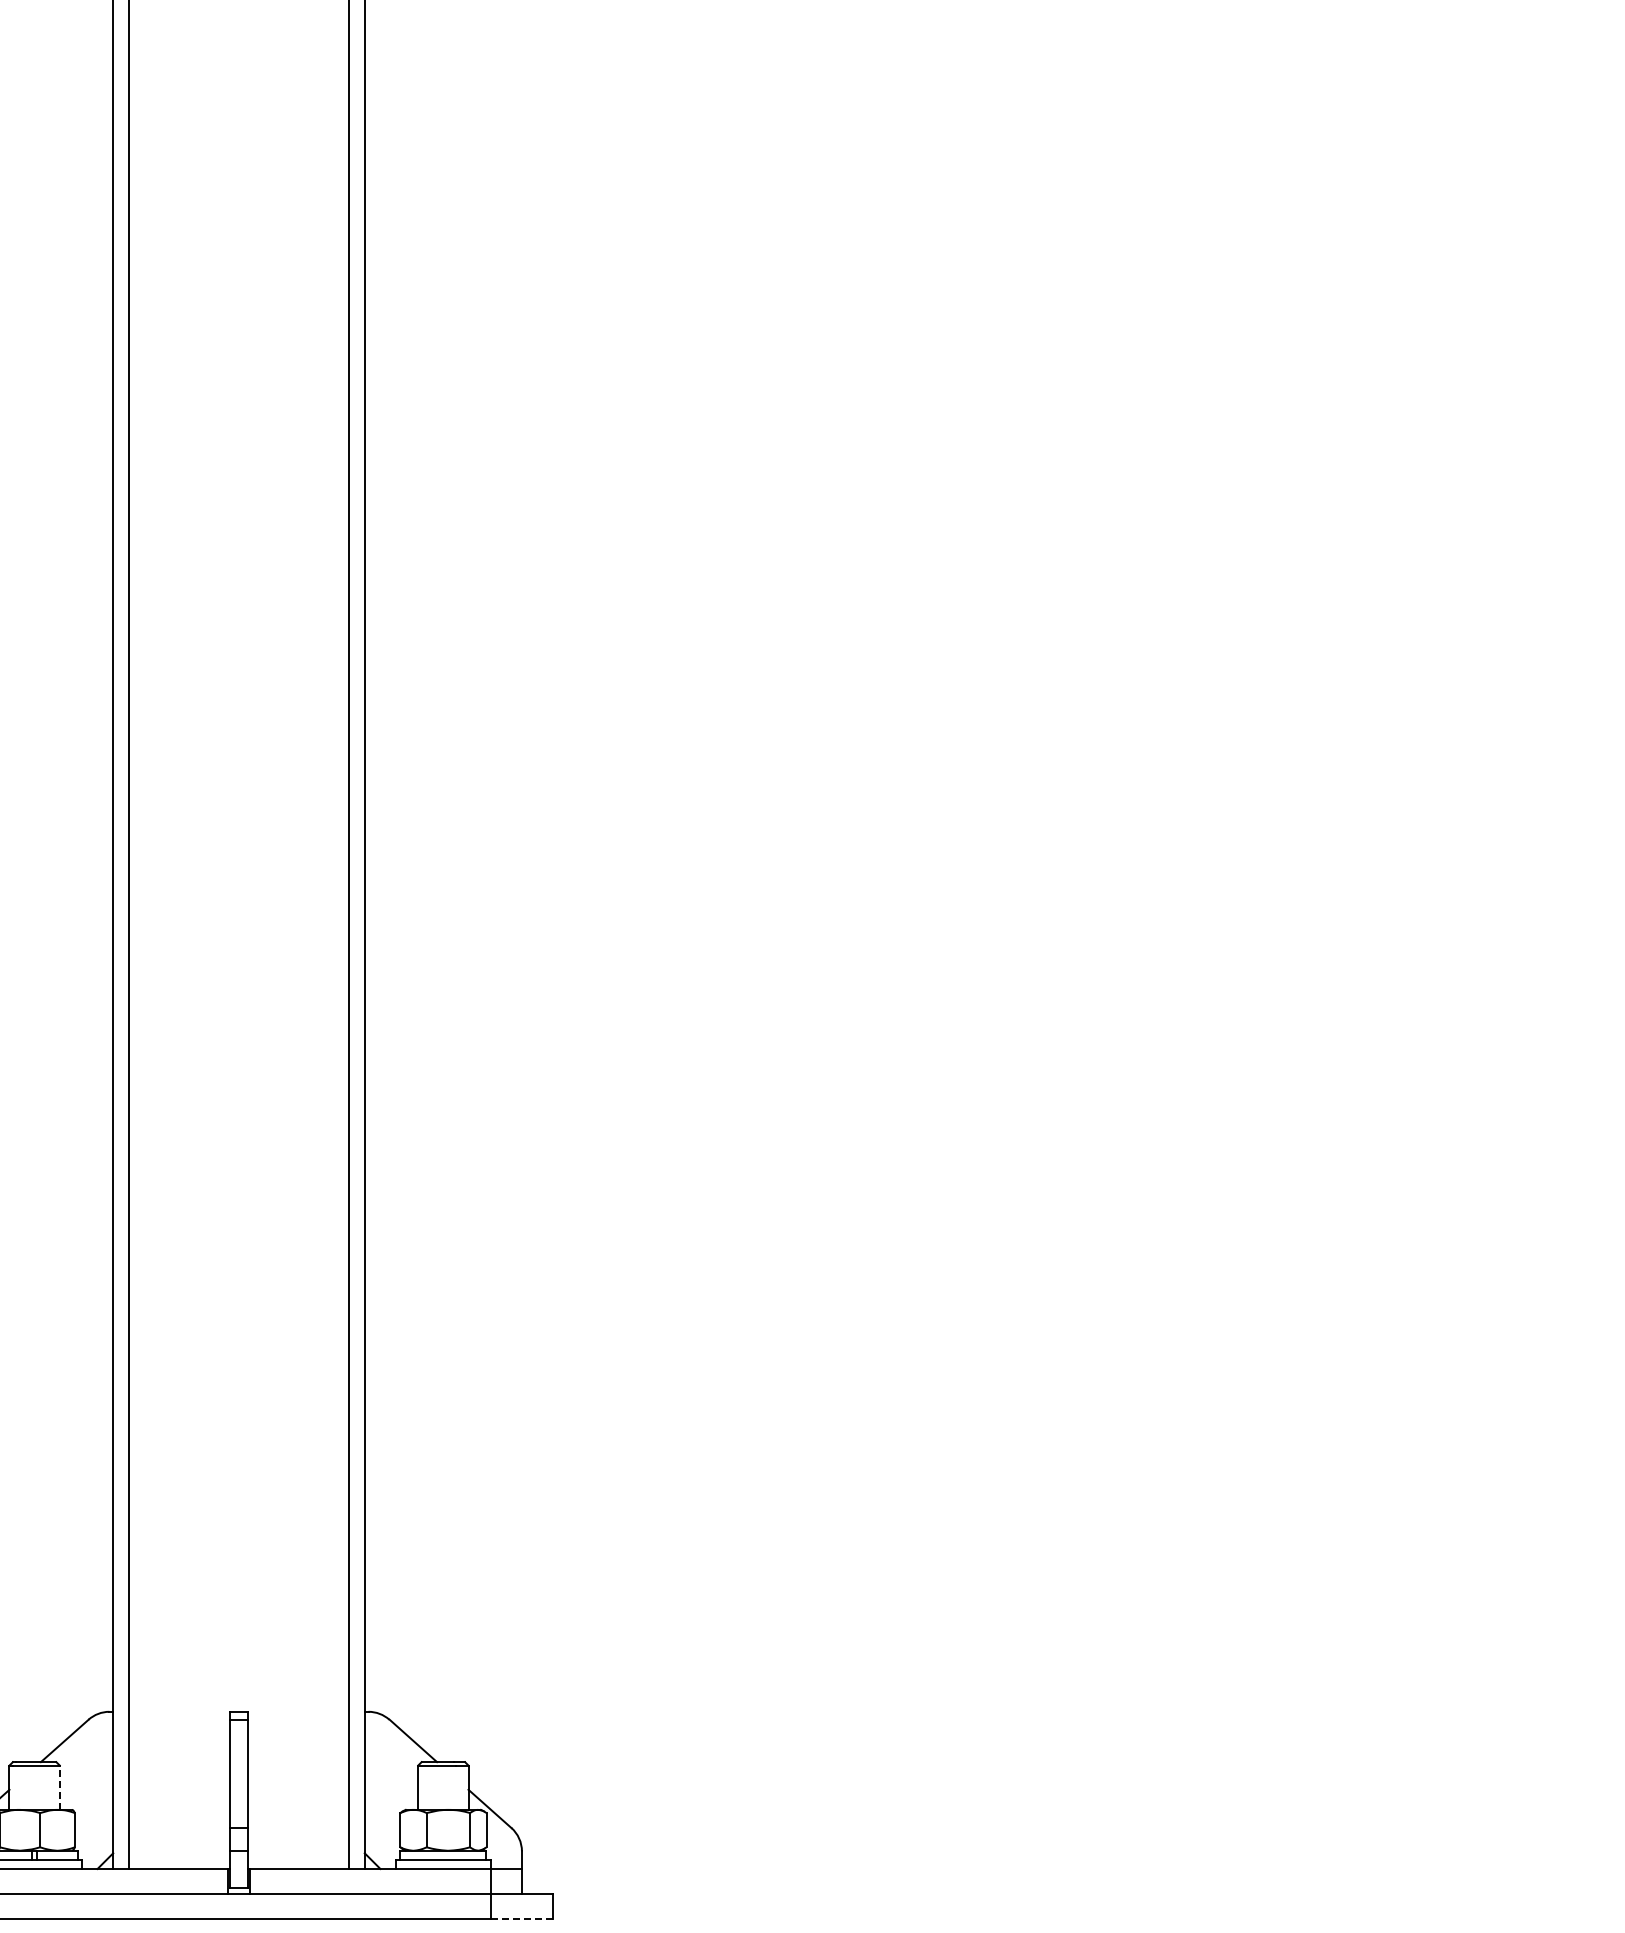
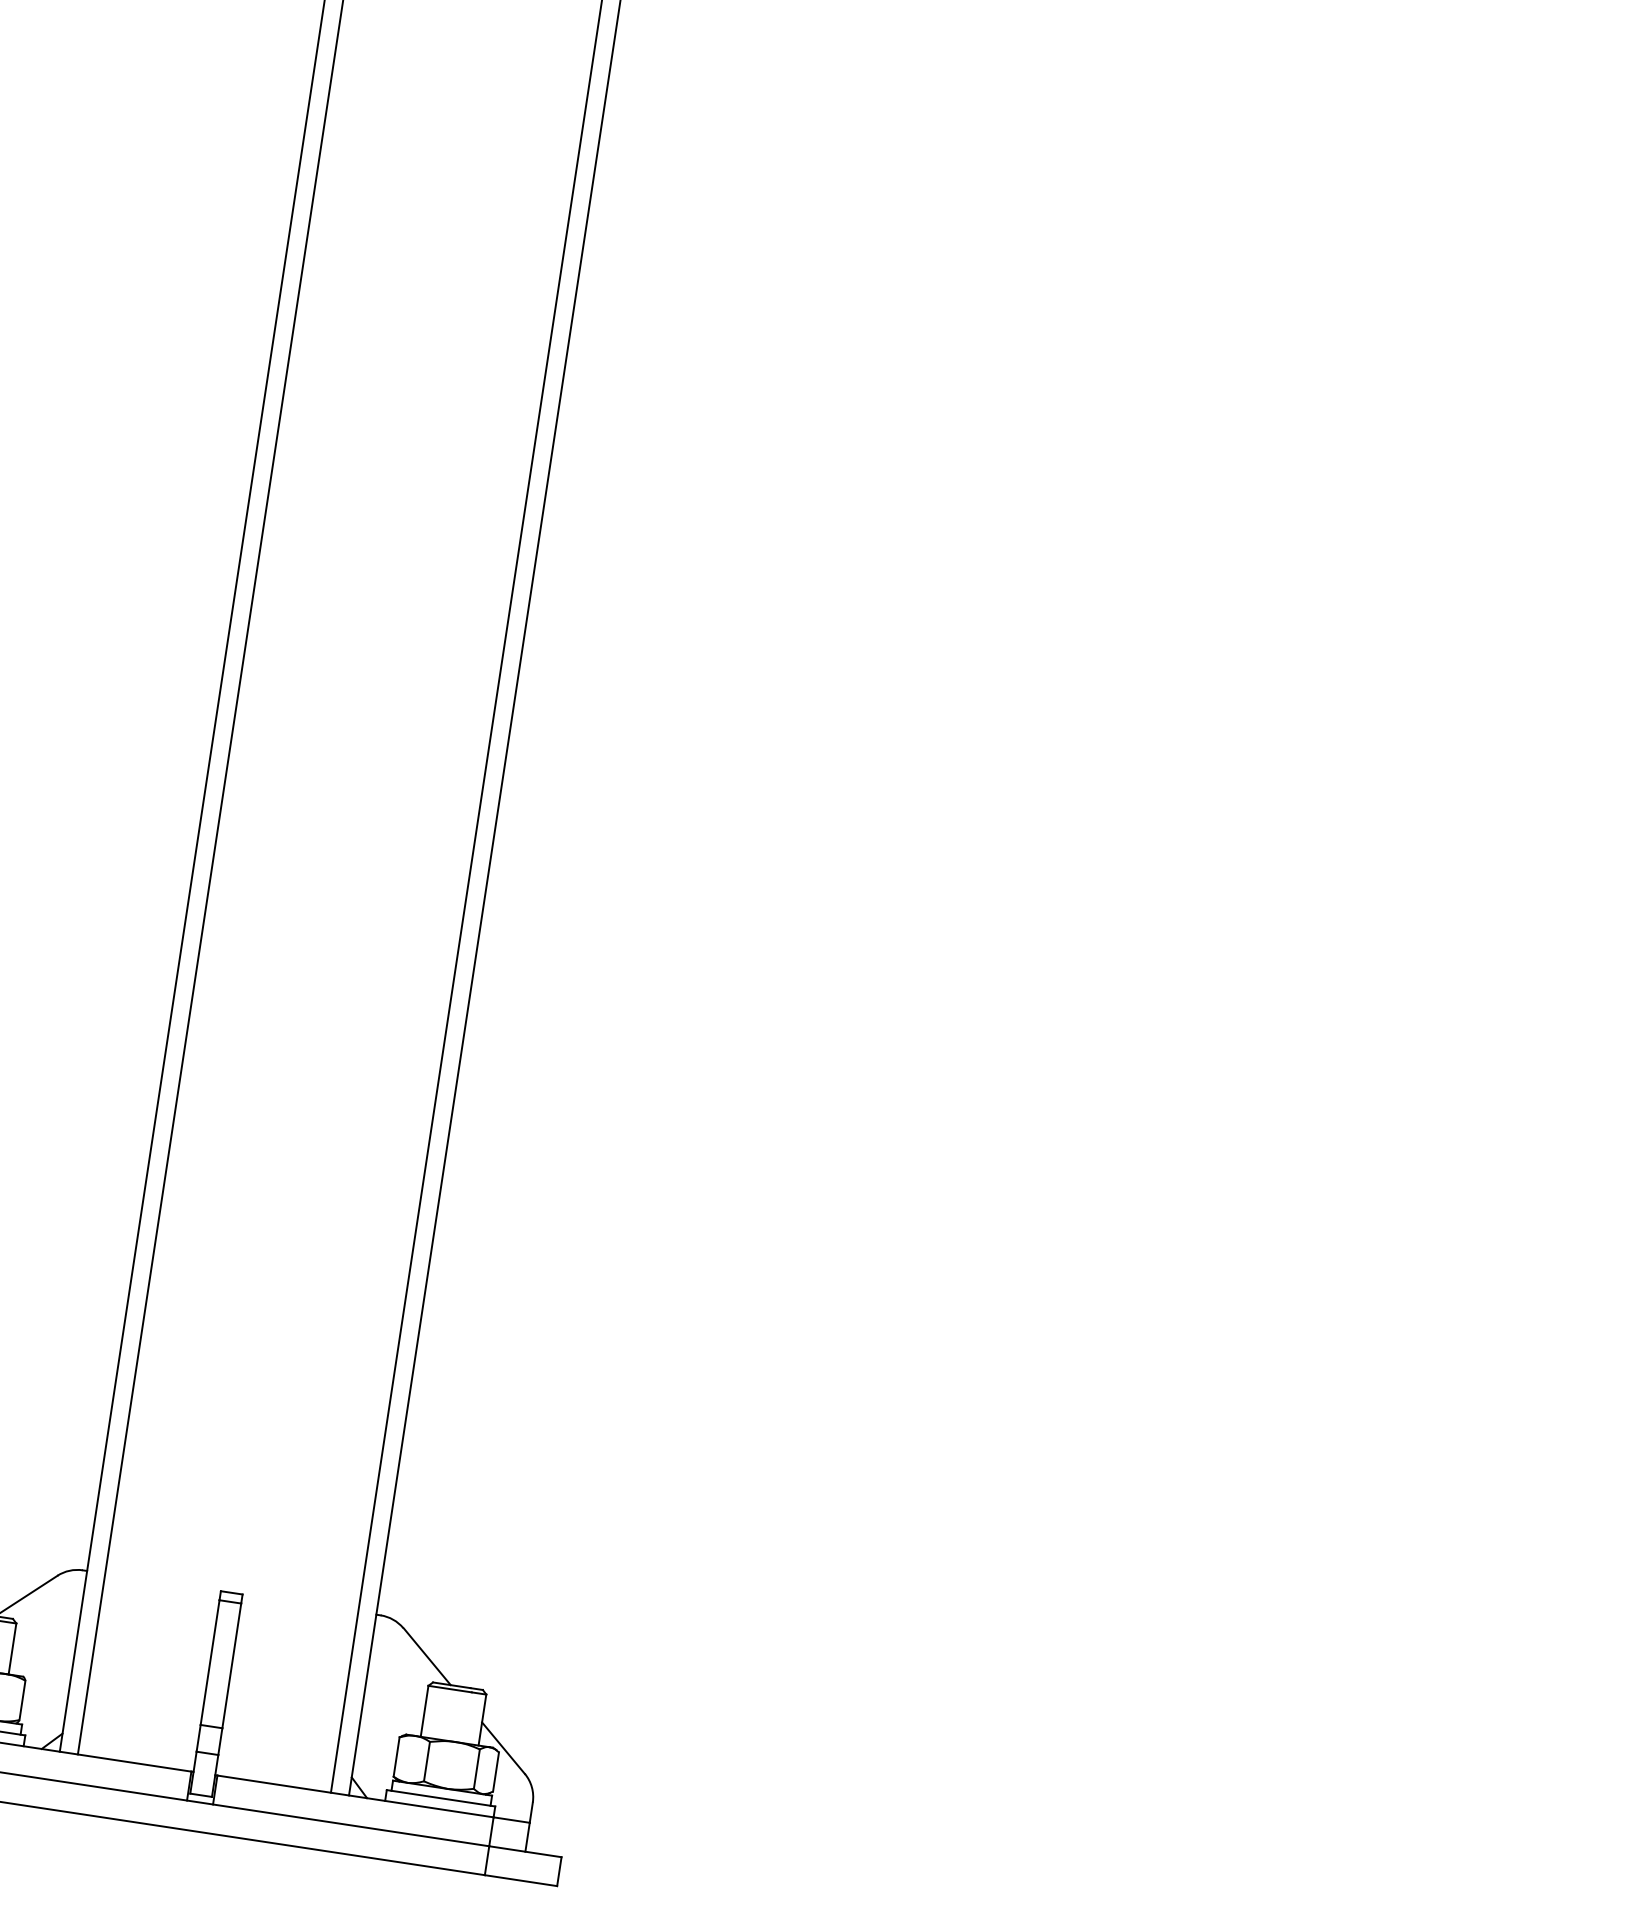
line: (59, 1787) -> (12, 1648), dashed -> solid
line: (521, 1919) -> (520, 1880), dashed -> solid

